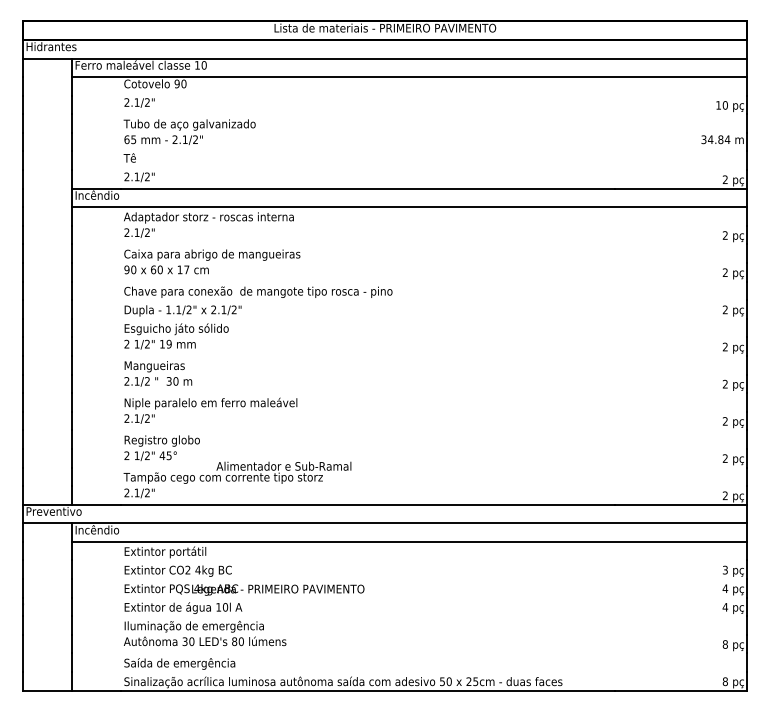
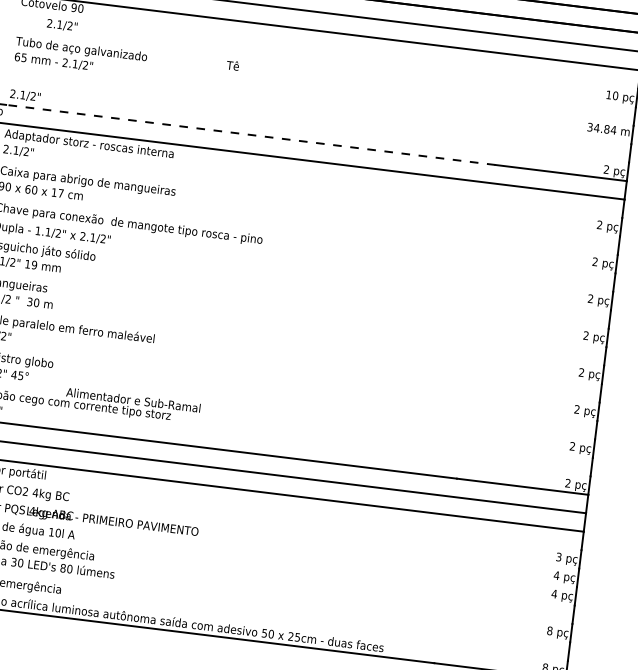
text: (139, 102) -> (62, 24), moved
text: (129, 157) -> (232, 65), moved
line: (368, 188) -> (251, 134), solid -> dashed

